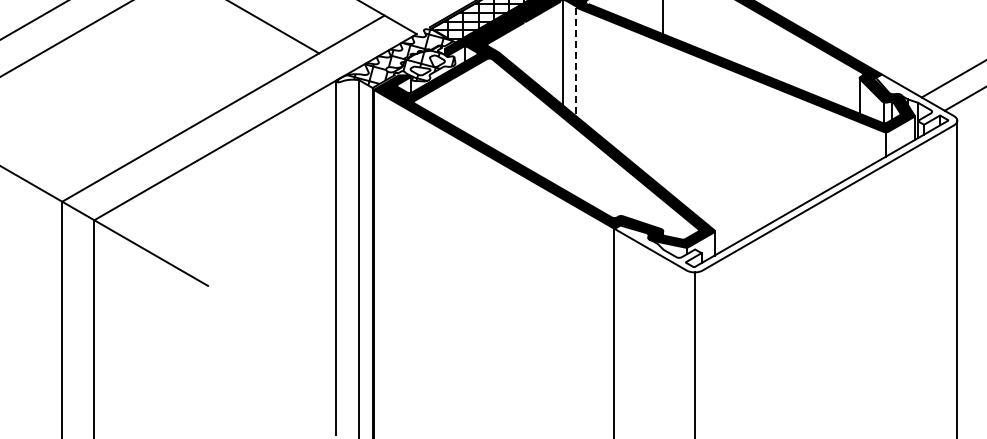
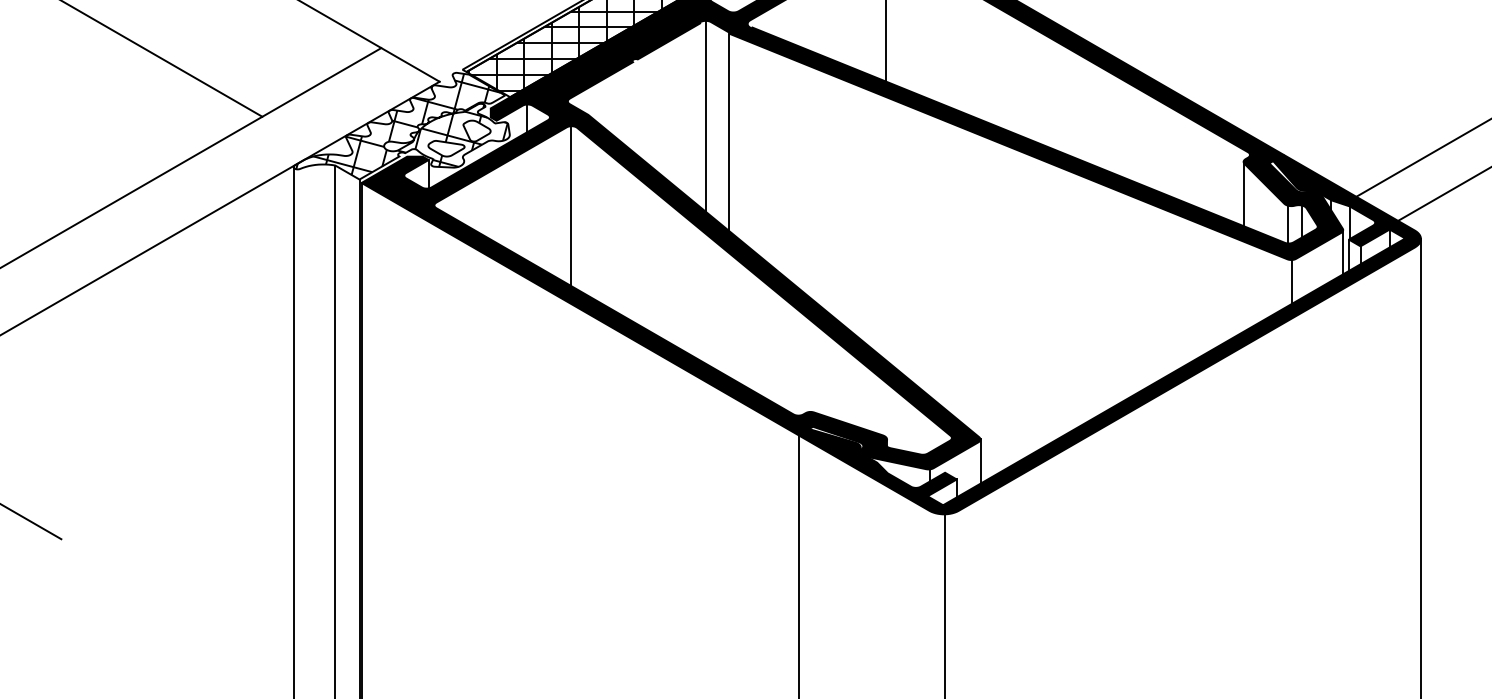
line: (576, 62) -> (729, 133), dashed -> solid
line: (489, 102) -> (571, 205), added
fill: (785, 173) -> (1109, 334), added

